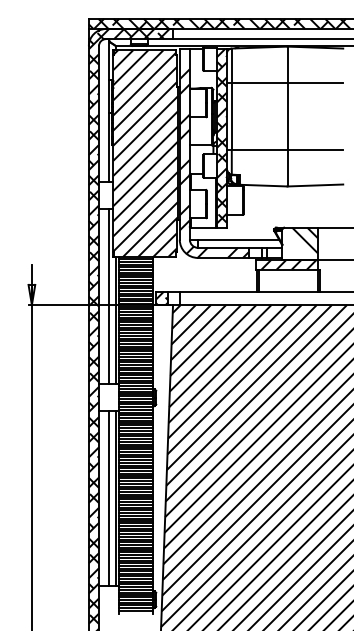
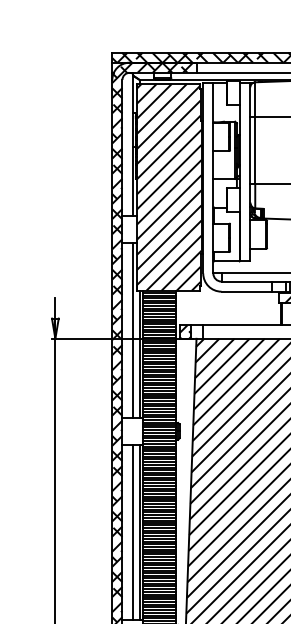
hatch: (221, 136) -> (244, 170), removed
hatch: (213, 163) -> (236, 197), removed

